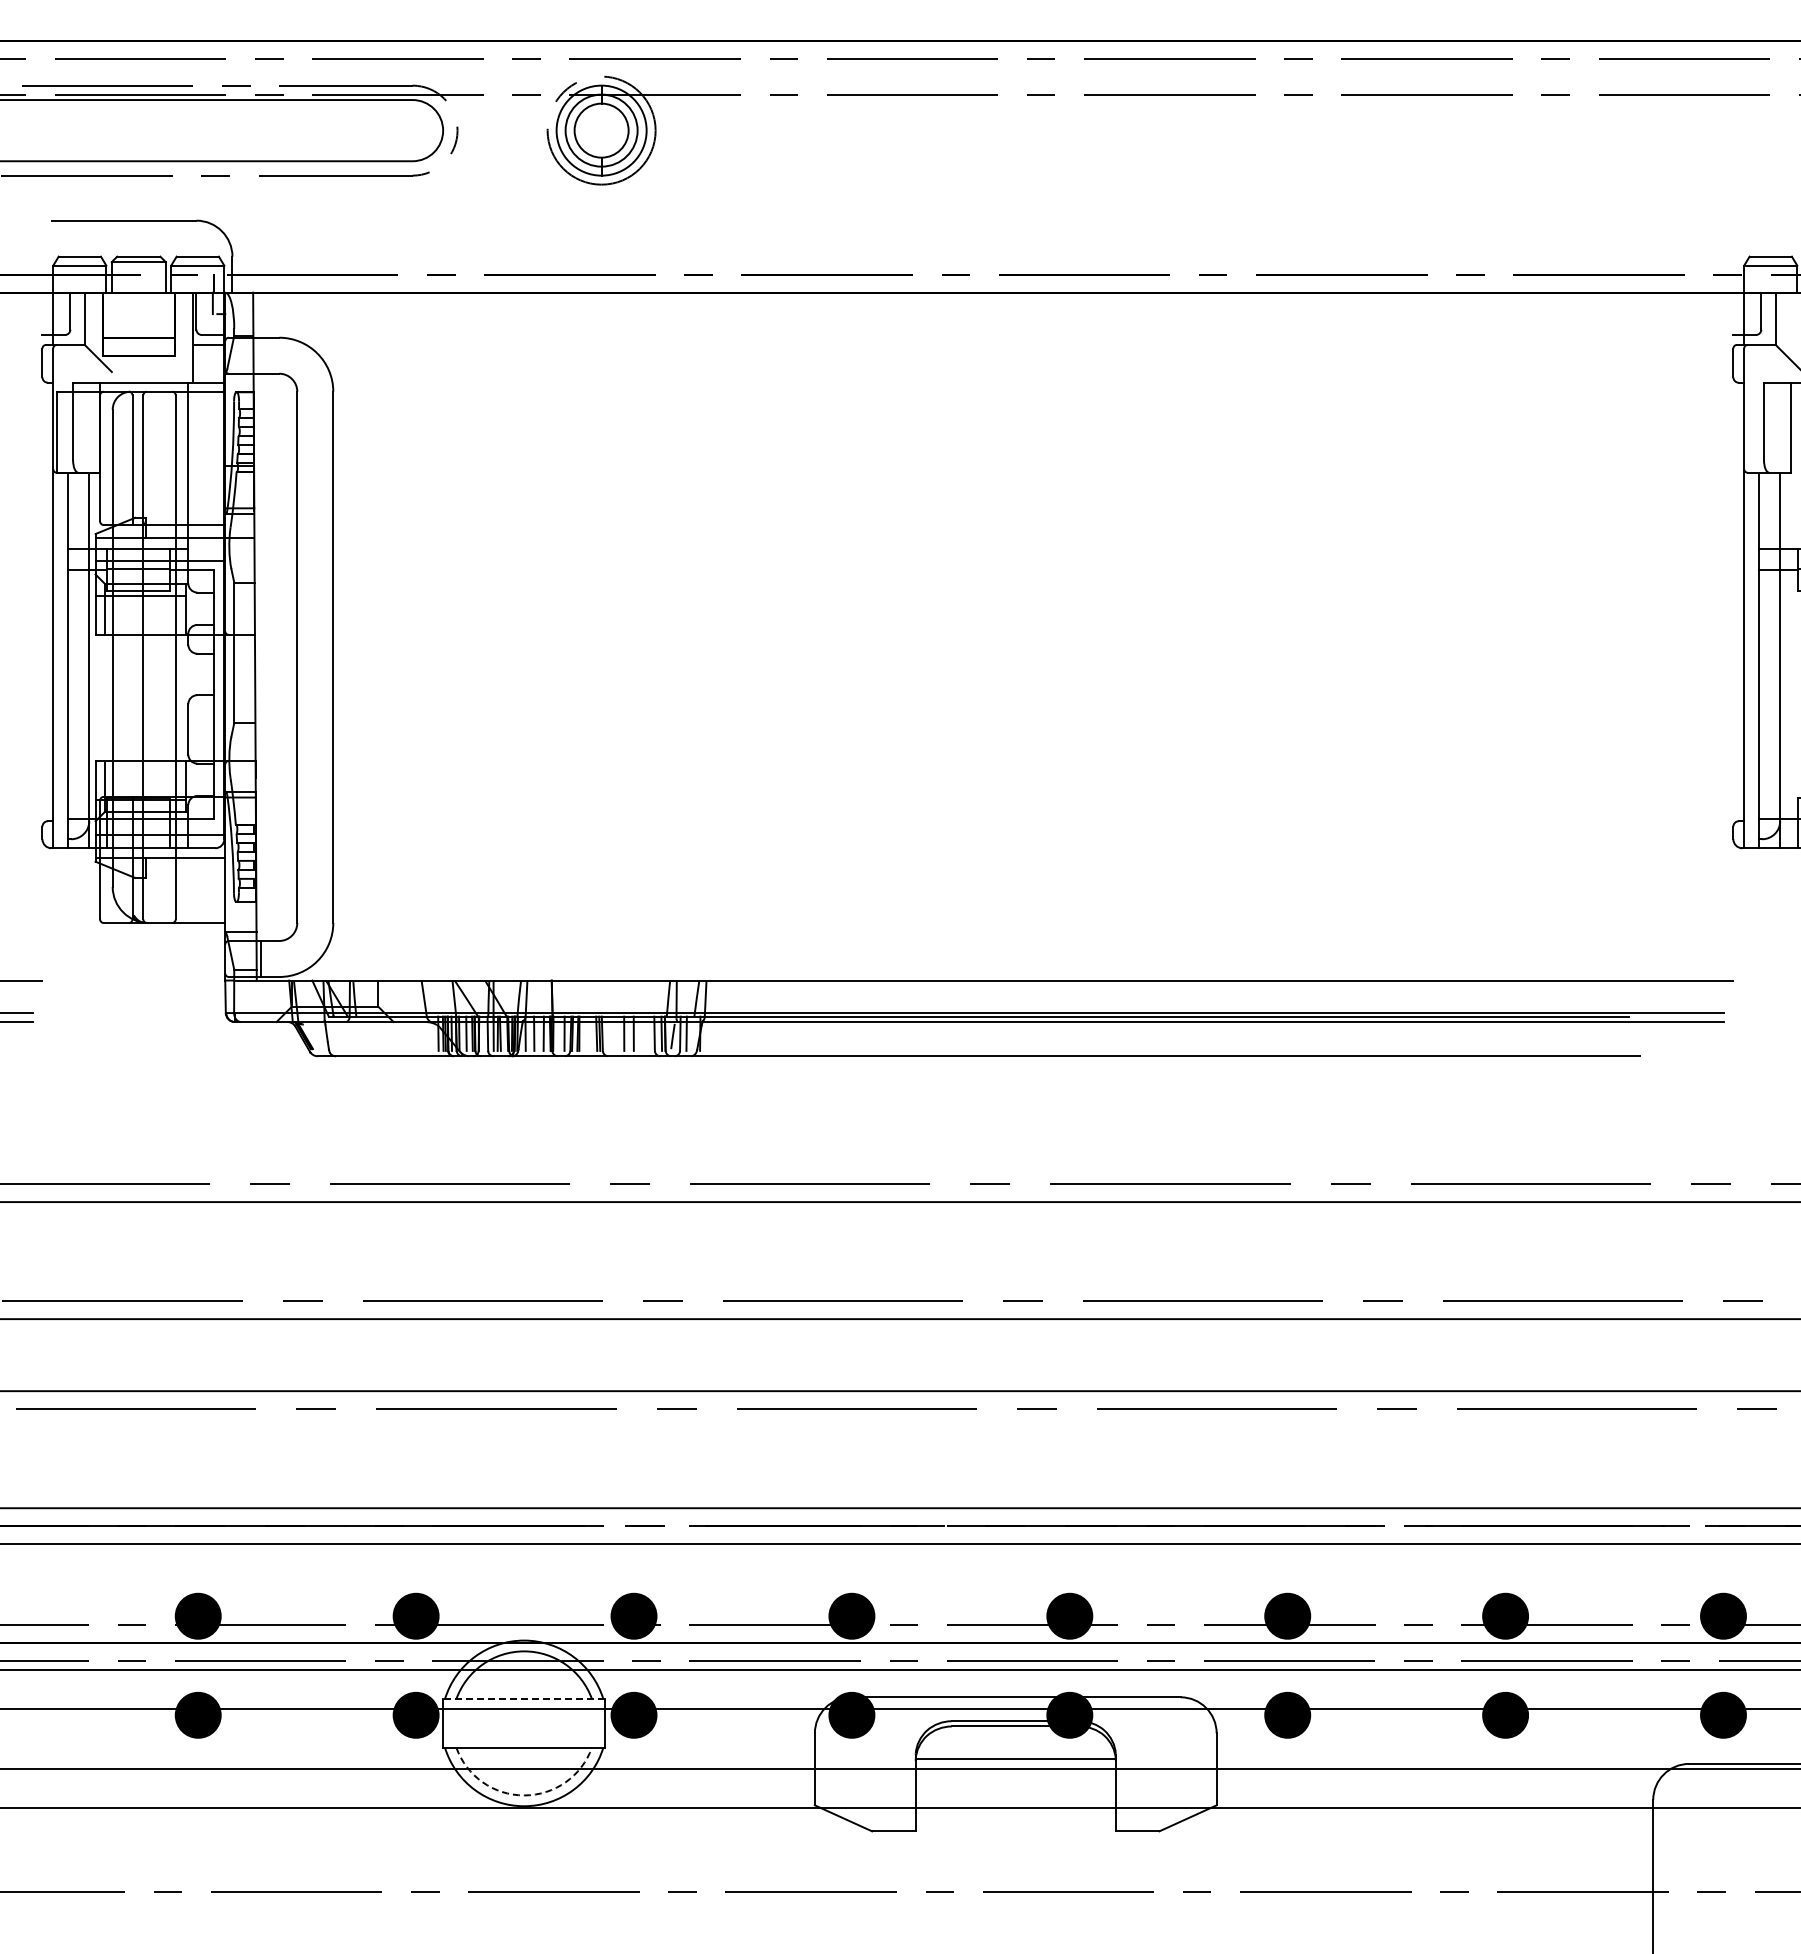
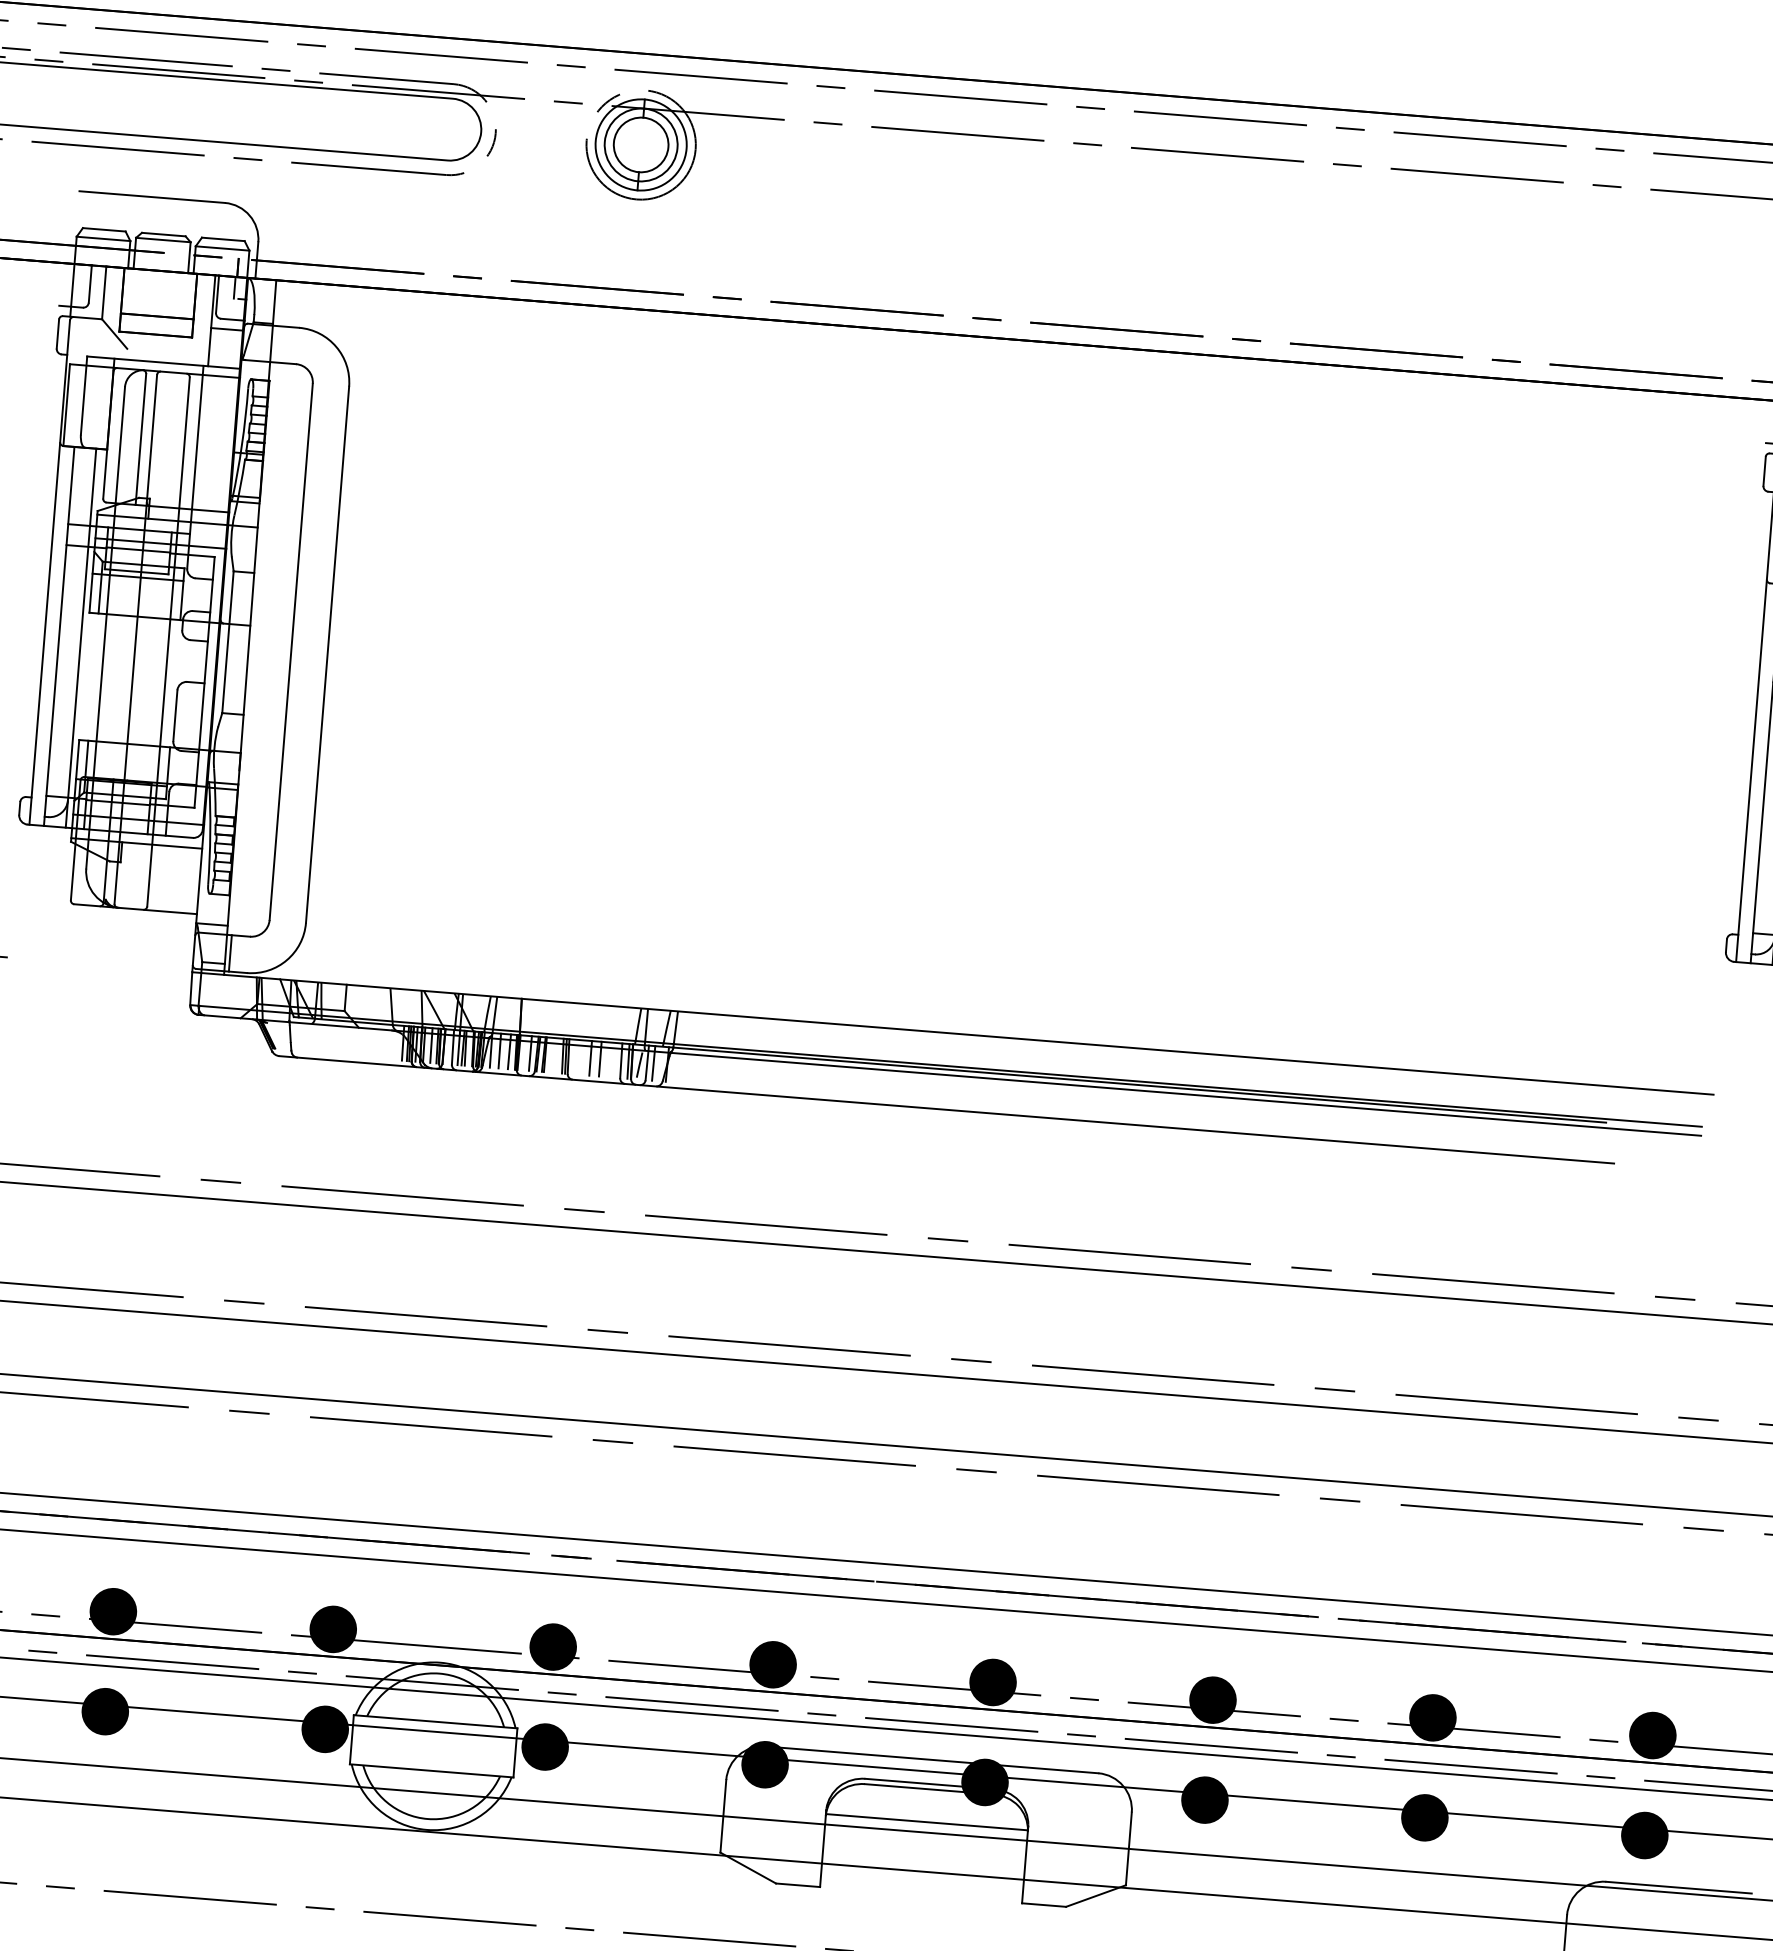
line: (523, 1699) -> (434, 1722), dashed -> solid
arc: (524, 1795) -> (428, 1819), dashed -> solid

